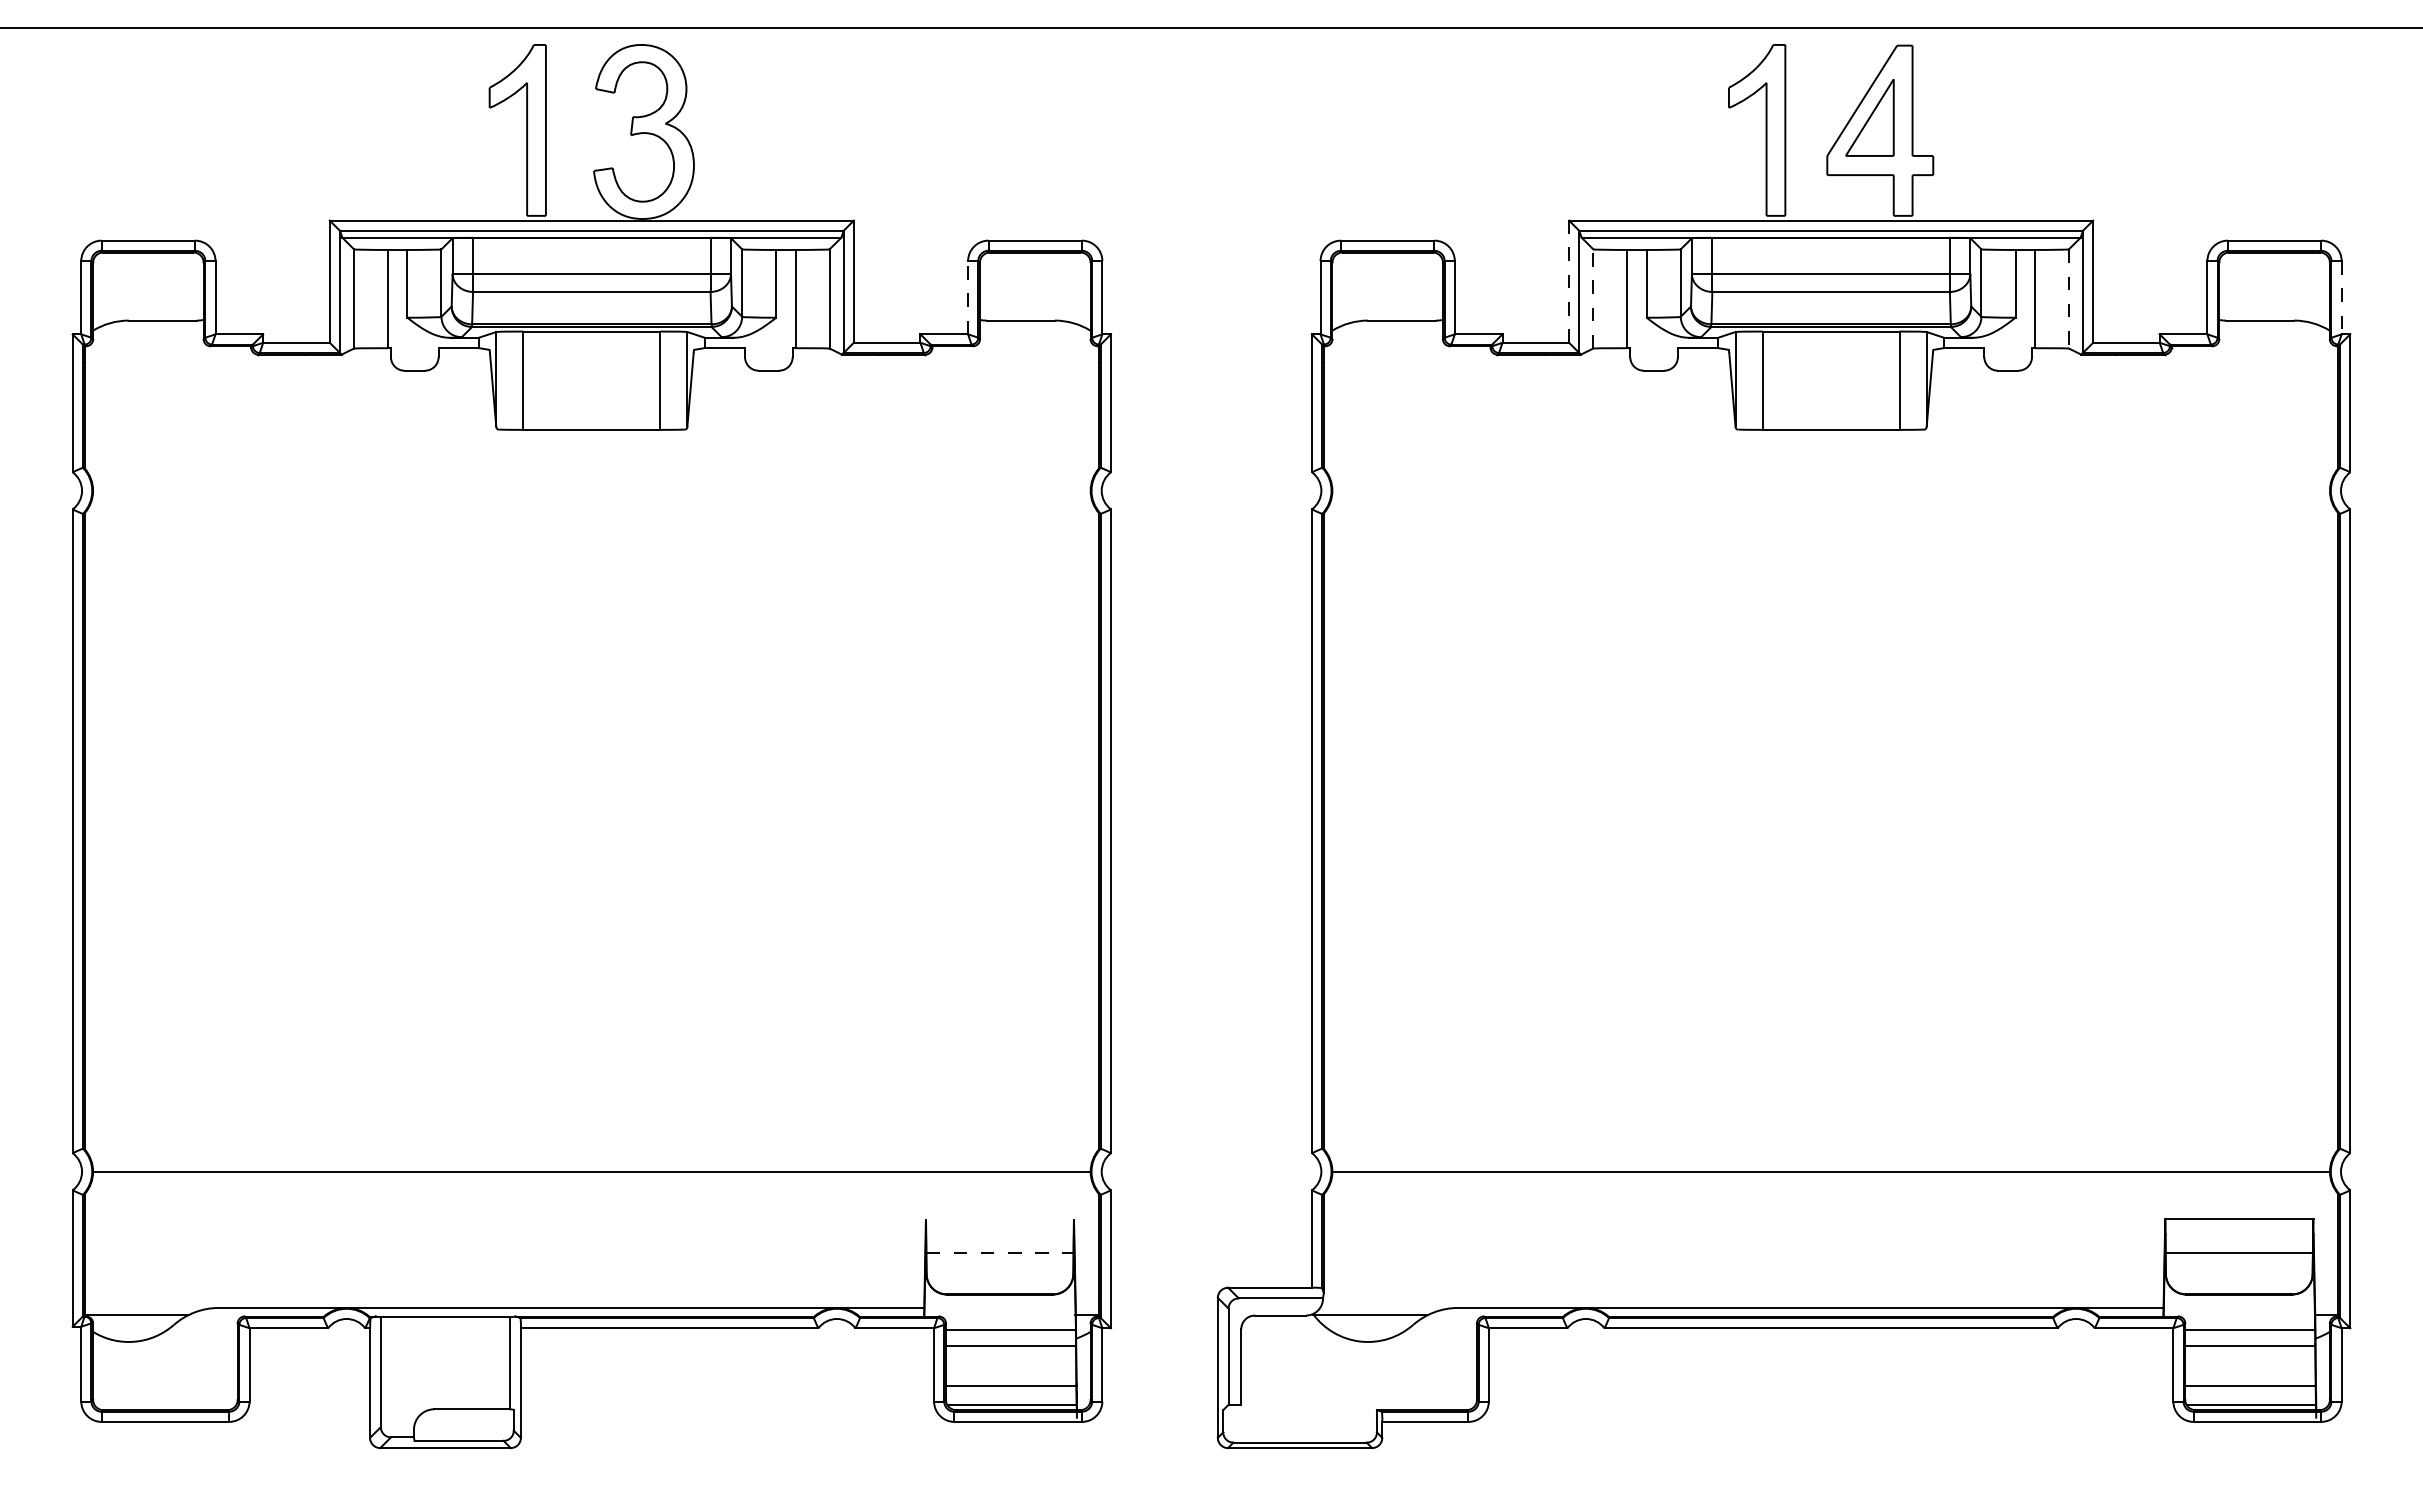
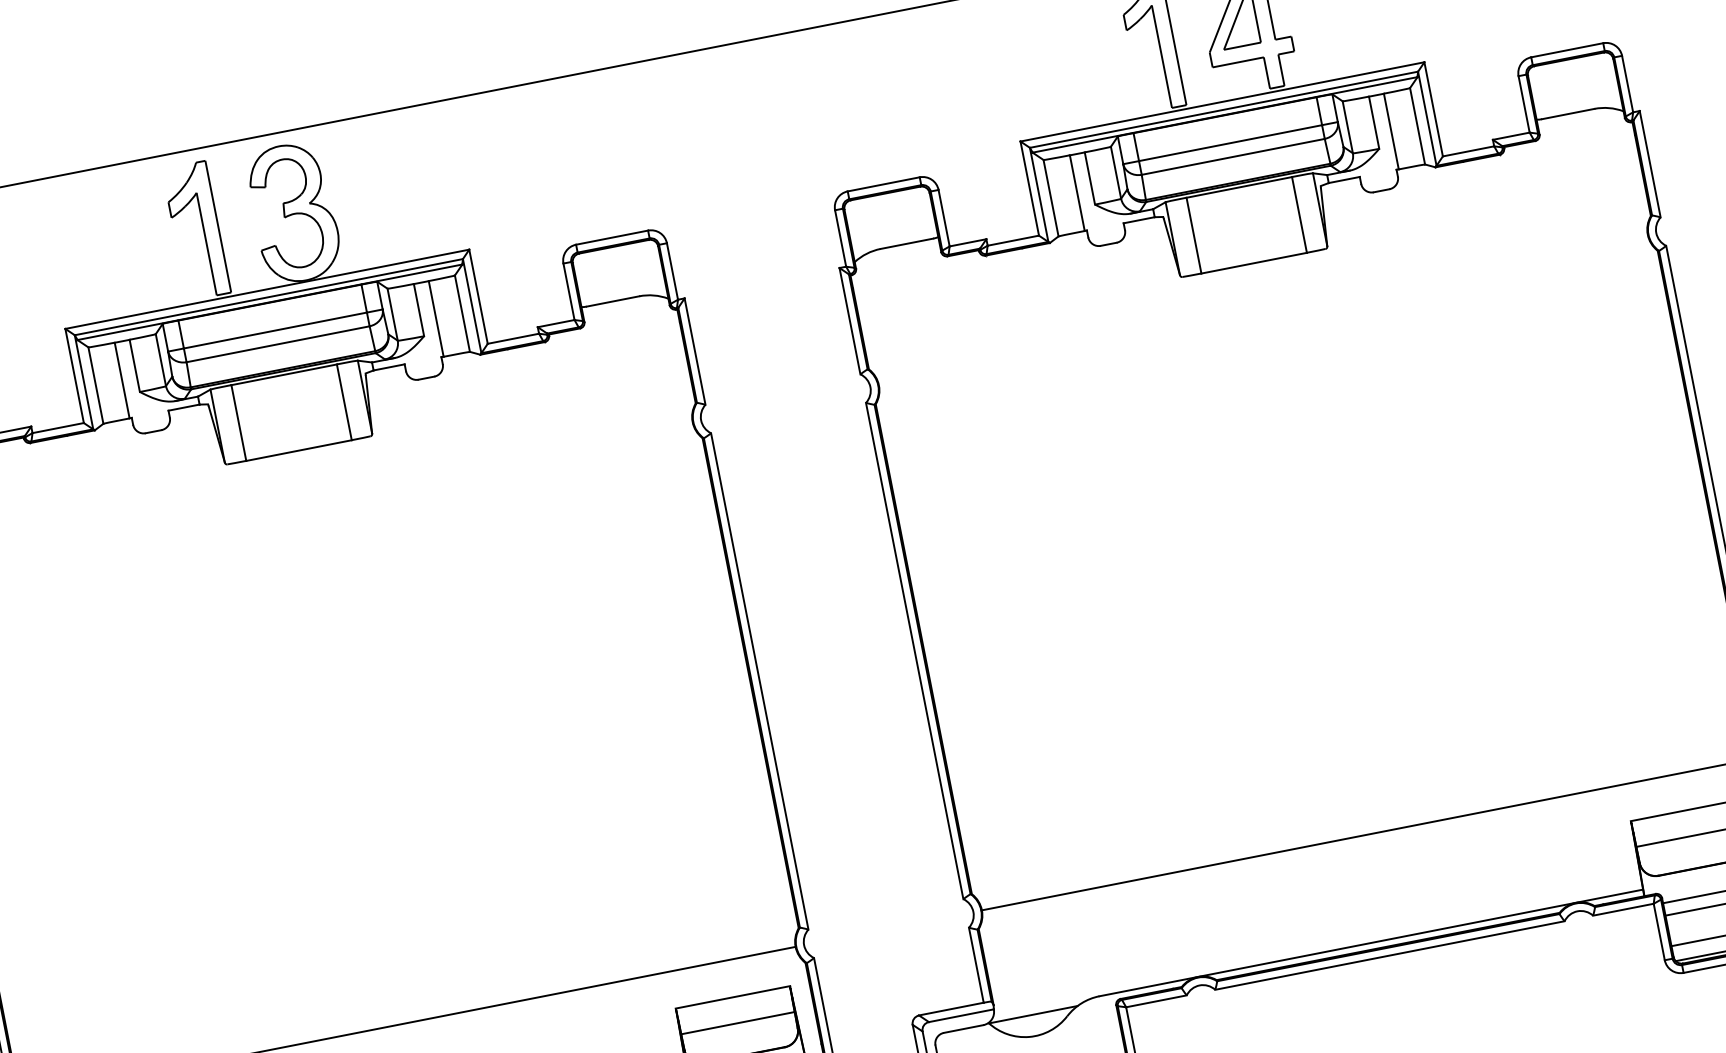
line: (1569, 281) -> (1030, 188), dashed -> solid
line: (968, 297) -> (569, 291), dashed -> solid
line: (2341, 297) -> (1627, 83), dashed -> solid
line: (1593, 298) -> (1051, 197), dashed -> solid
line: (2068, 298) -> (1417, 126), dashed -> solid
line: (999, 1219) -> (732, 997), added
line: (999, 1252) -> (737, 1022), dashed -> solid

